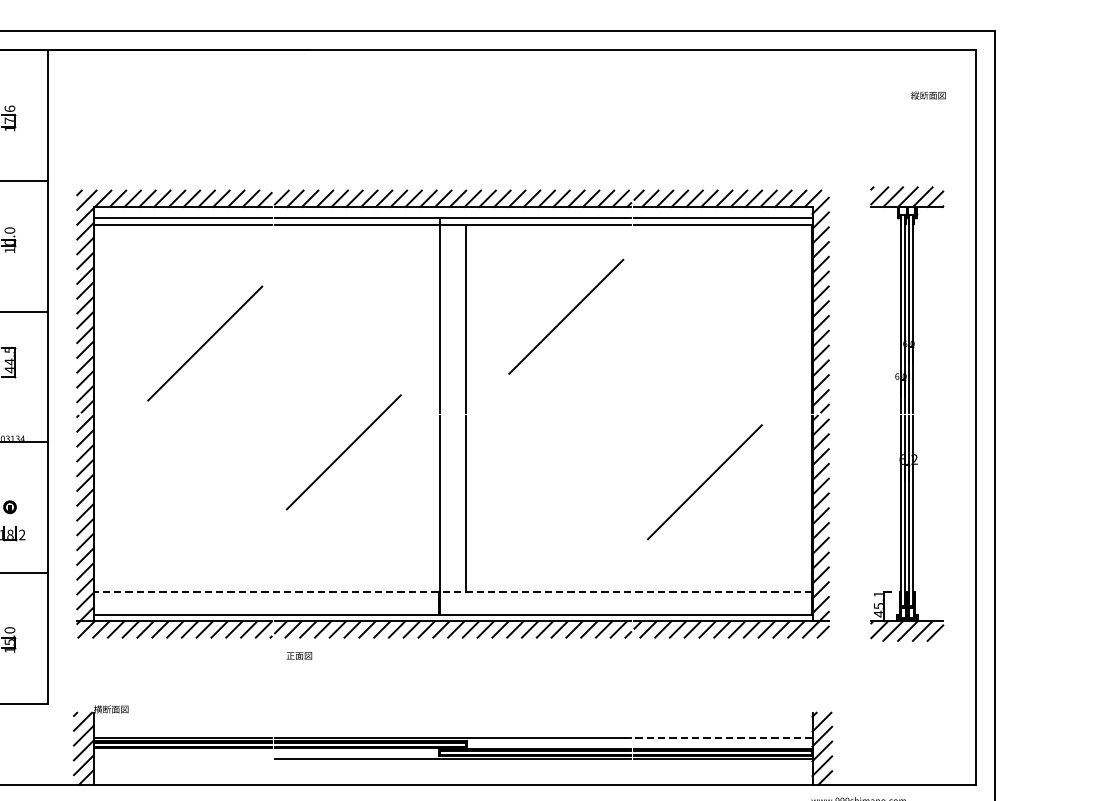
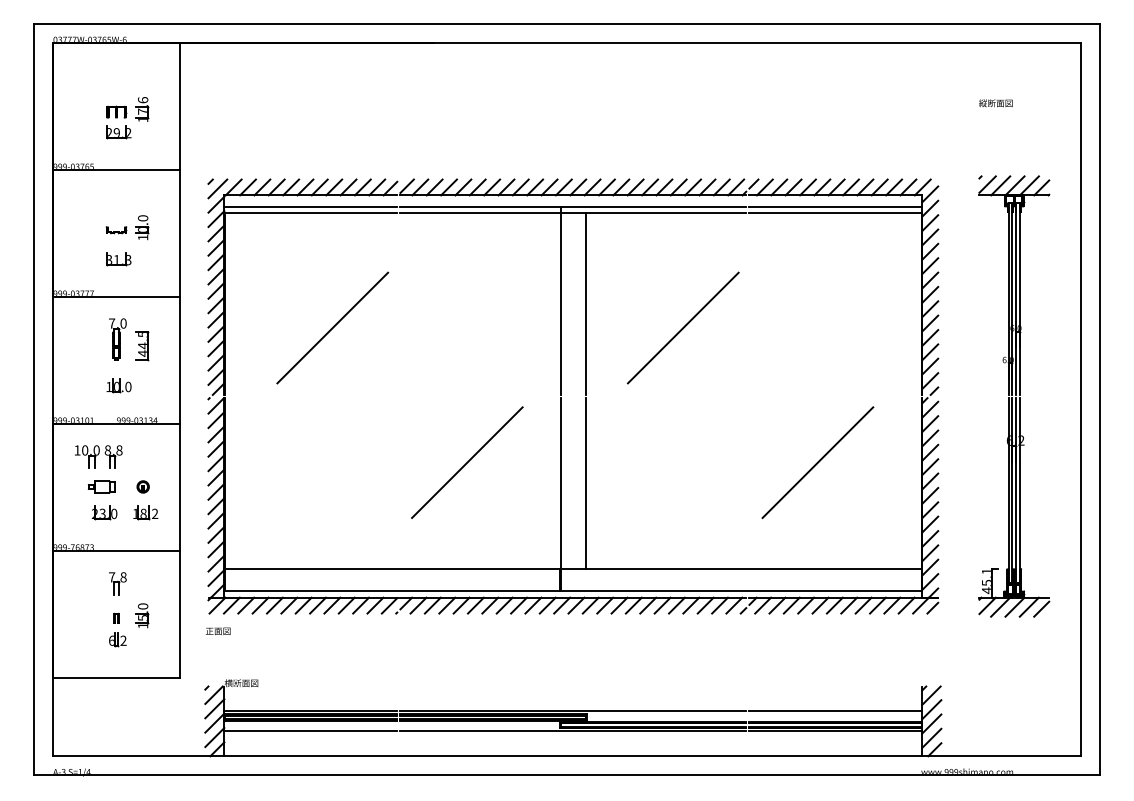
text: (928, 95) -> (995, 103), moved
line: (565, 316) -> (682, 327), moved
line: (344, 452) -> (467, 462), moved
line: (453, 592) -> (573, 569), dashed -> solid
text: (298, 655) -> (217, 630), moved
line: (723, 738) -> (835, 711), dashed -> solid
line: (182, 759) -> (310, 731), added

